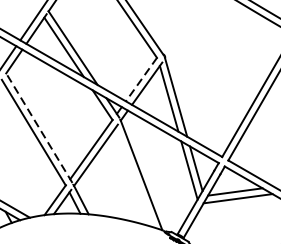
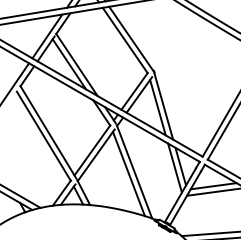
line: (141, 79) -> (134, 91), dashed -> solid
line: (39, 127) -> (48, 131), dashed -> solid
line: (134, 176) -> (128, 173), added

